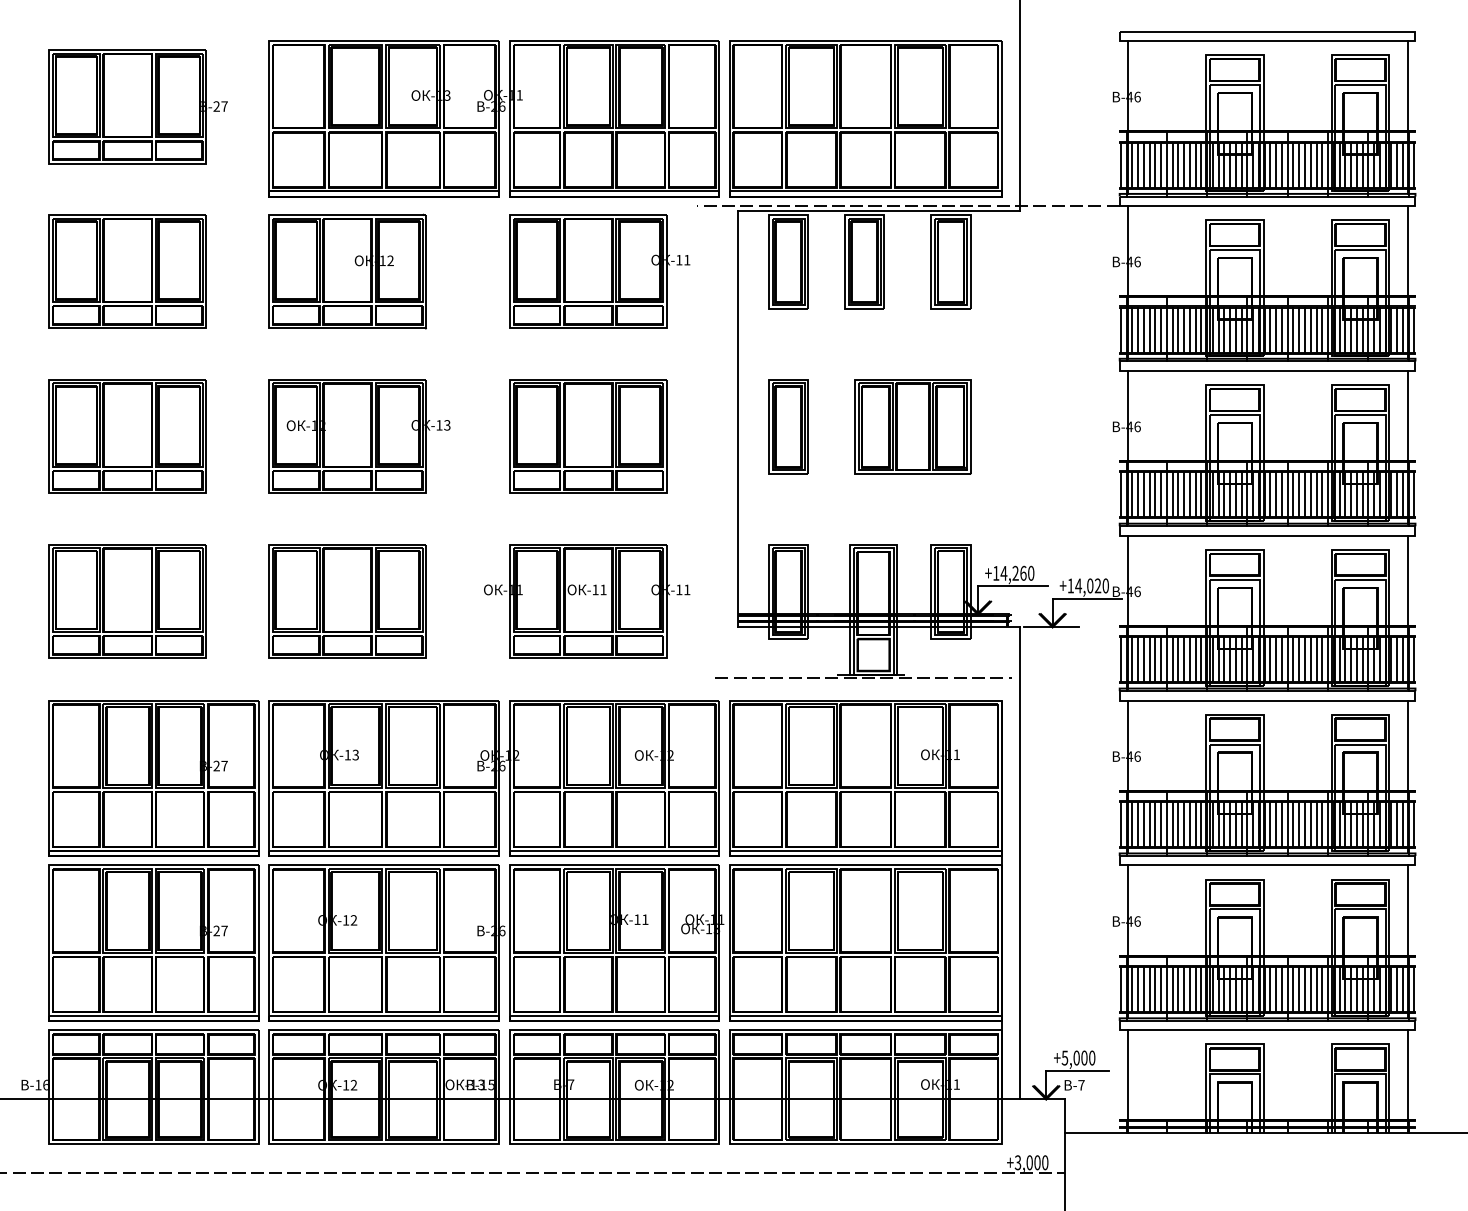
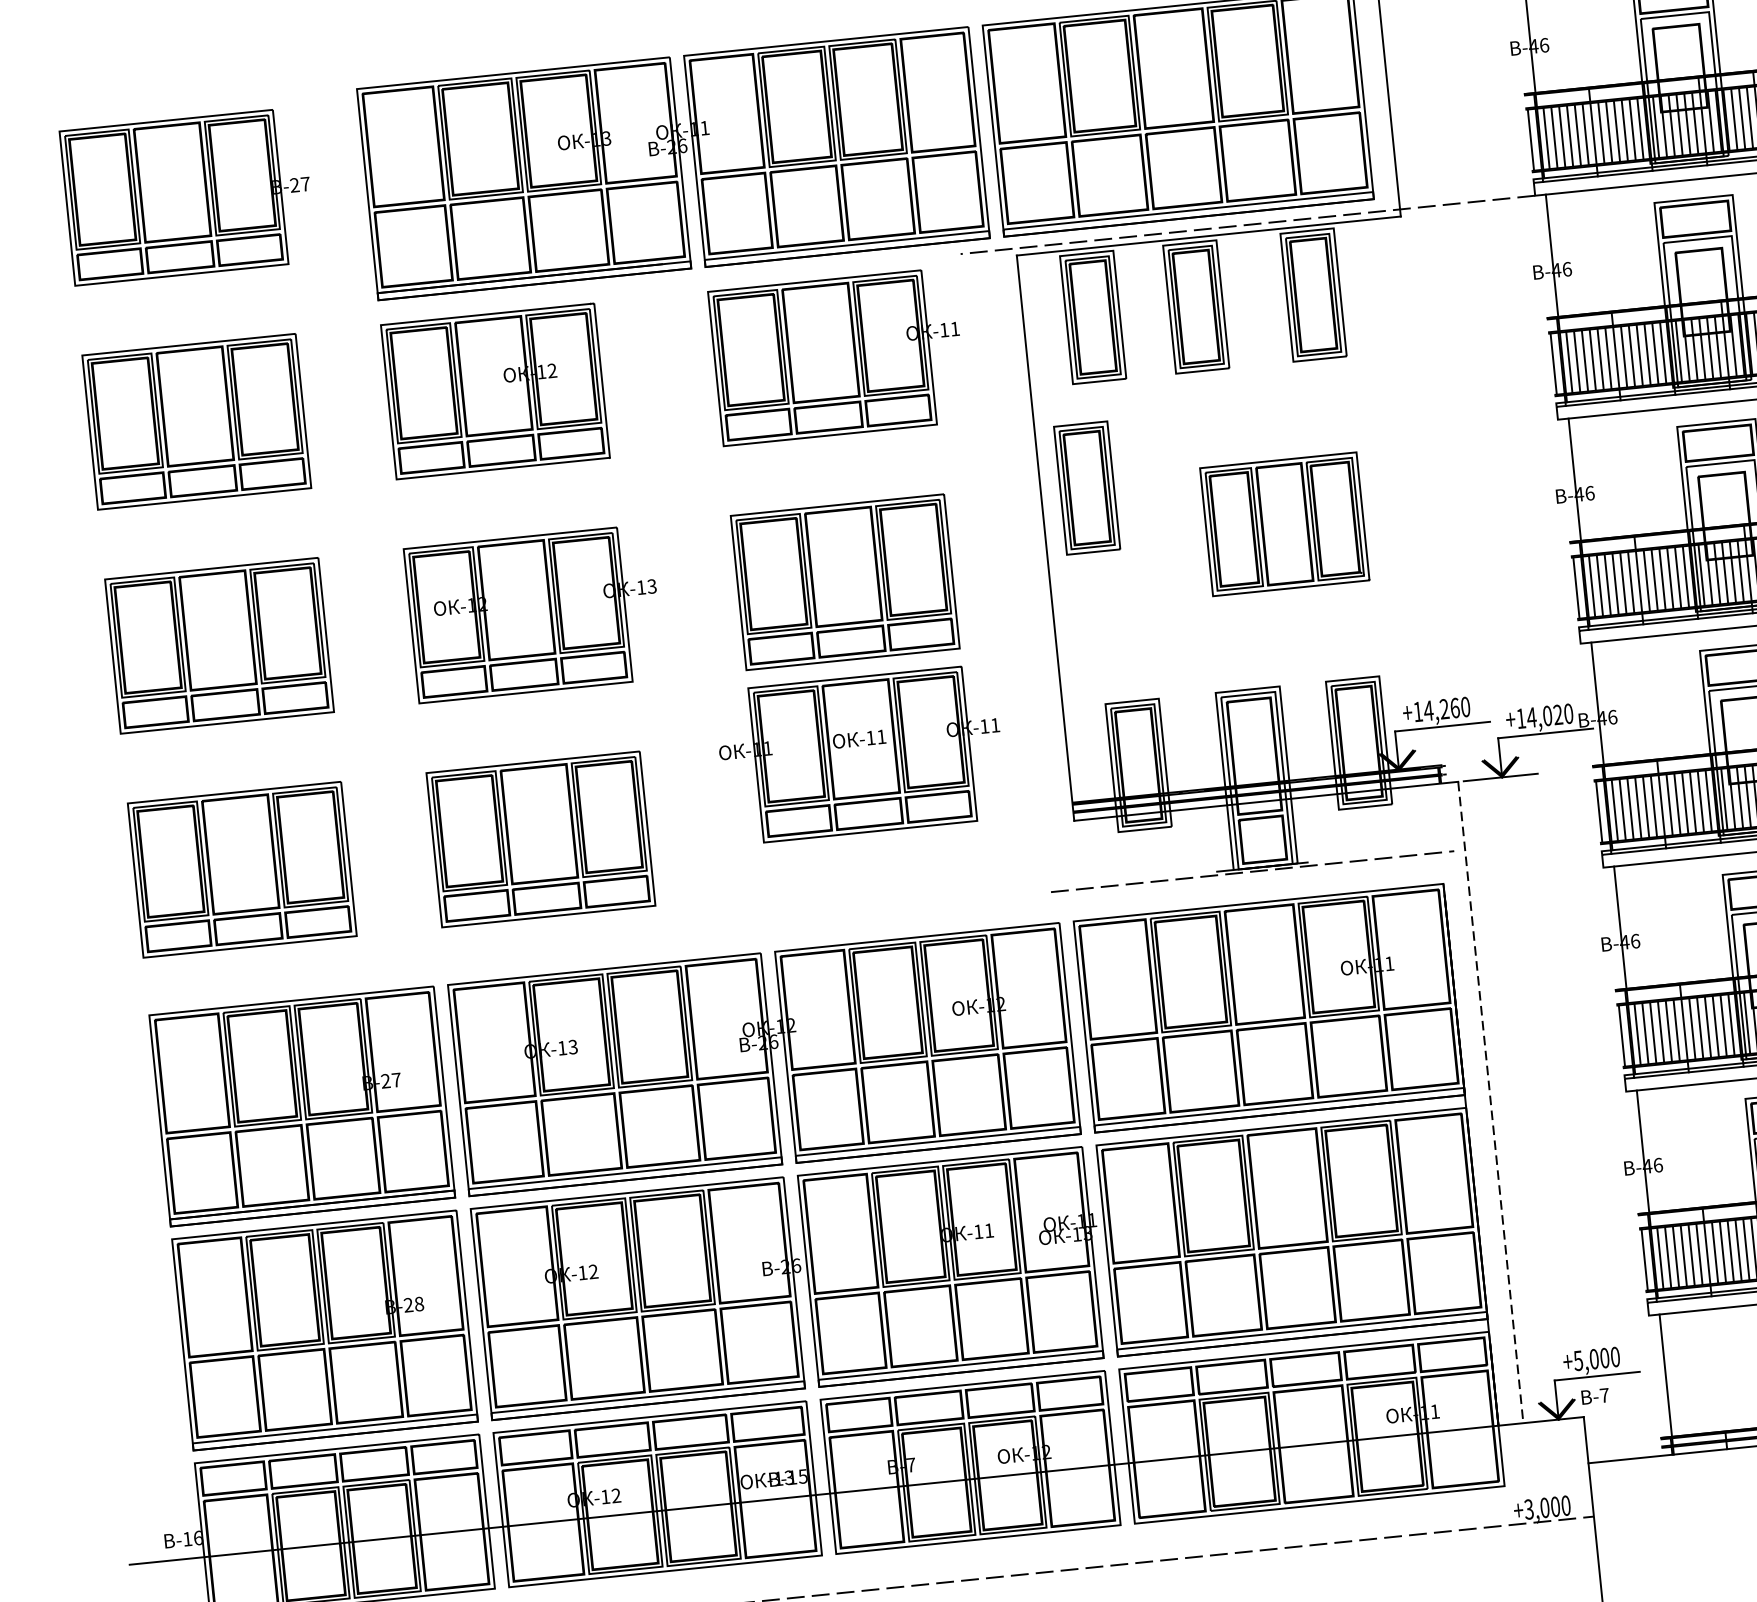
part: (788, 426) -> (1086, 487), moved
part: (587, 601) -> (861, 754), moved
line: (1020, 863) -> (1491, 1102), solid -> dashed
text: (224, 930) -> (419, 1303), -27 -> -28

